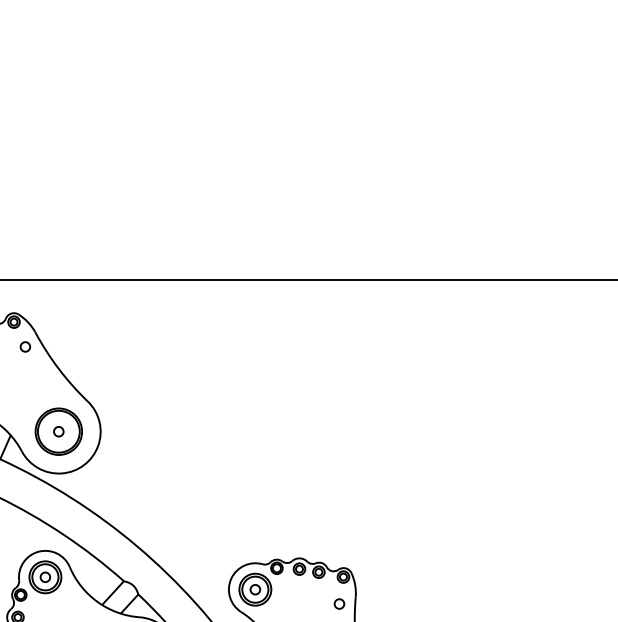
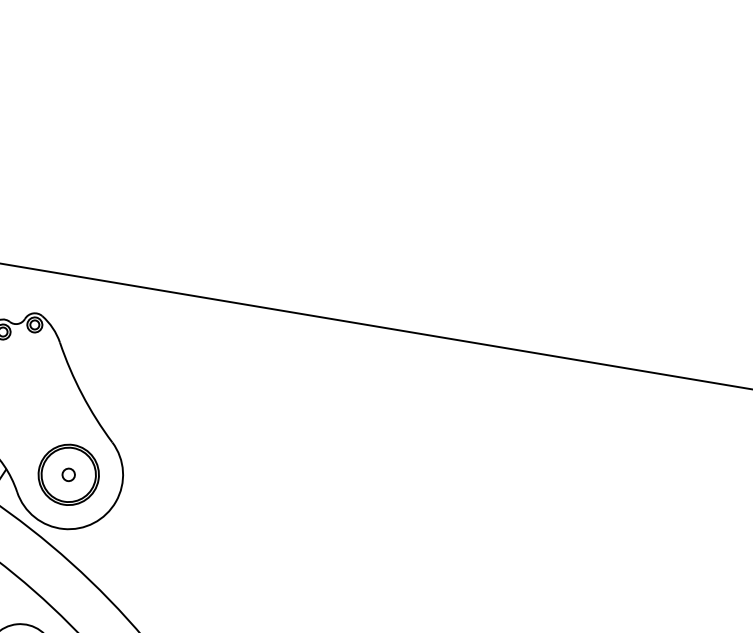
part: (25, 346) -> (44, 358), removed

